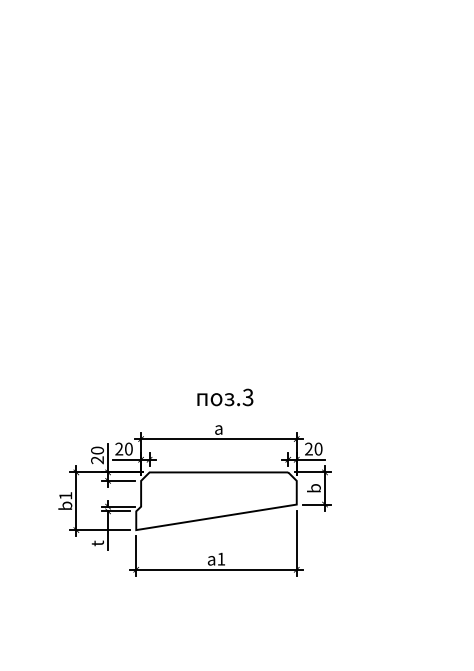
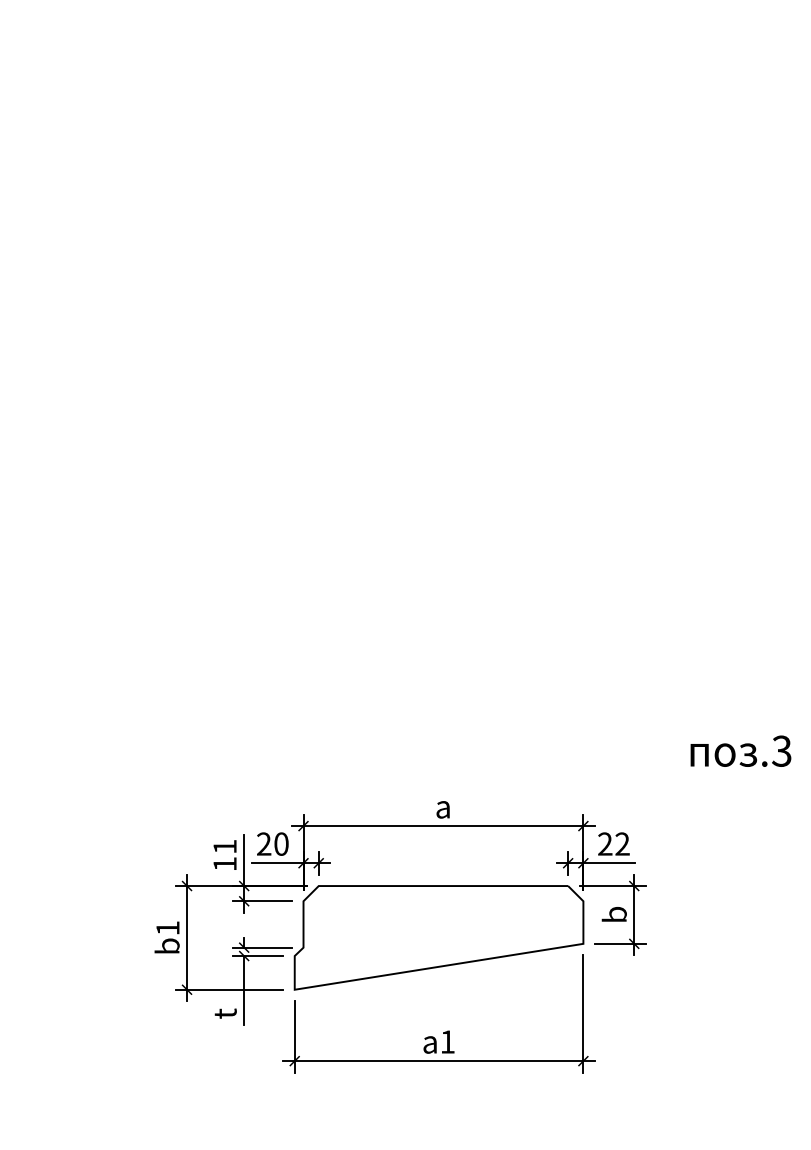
text: (225, 397) -> (741, 751), moved
text: (318, 448) -> (622, 843), 20 -> 22
text: (97, 455) -> (225, 855), 20 -> 11

